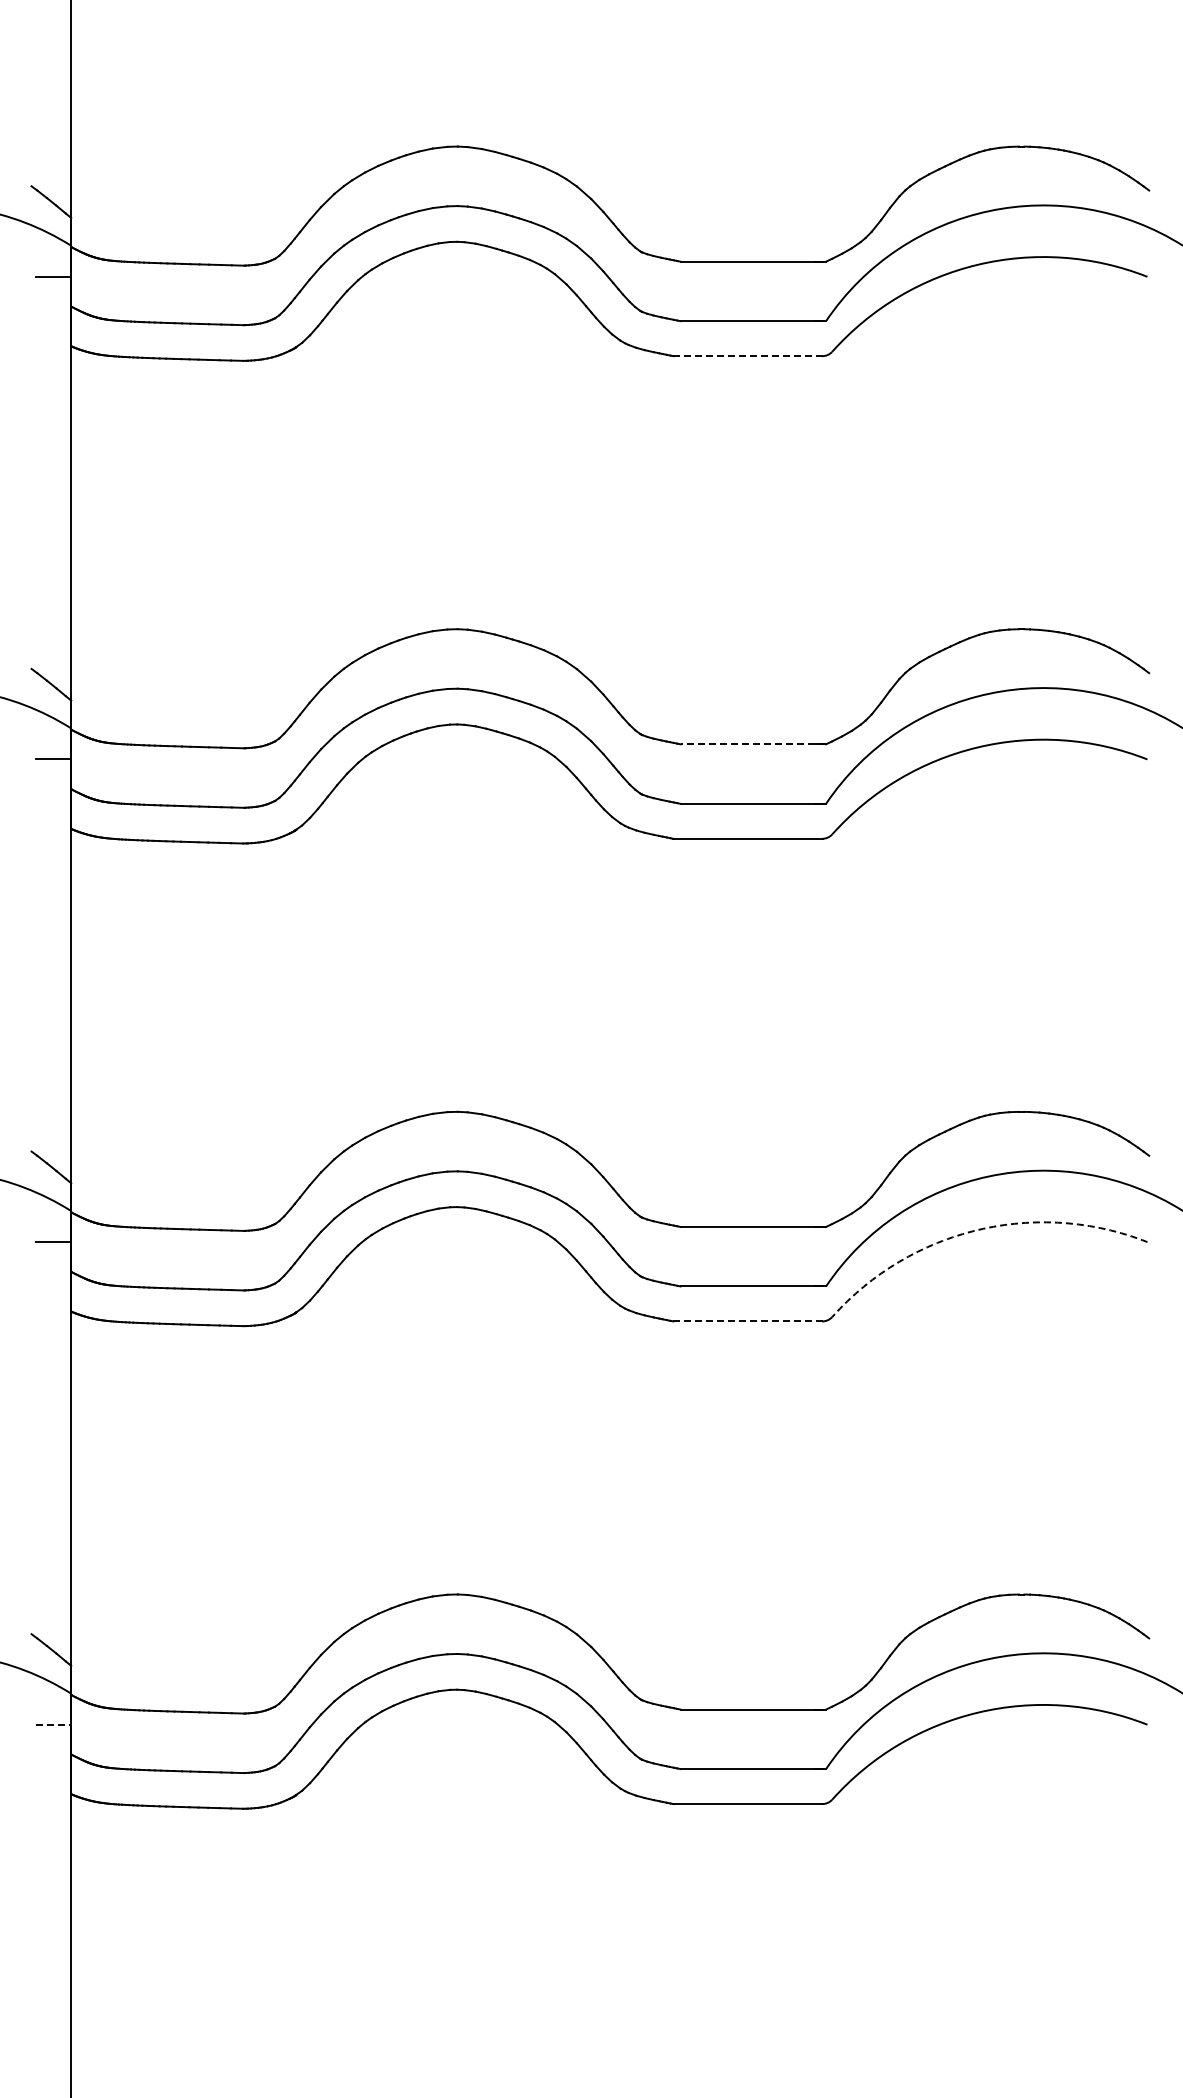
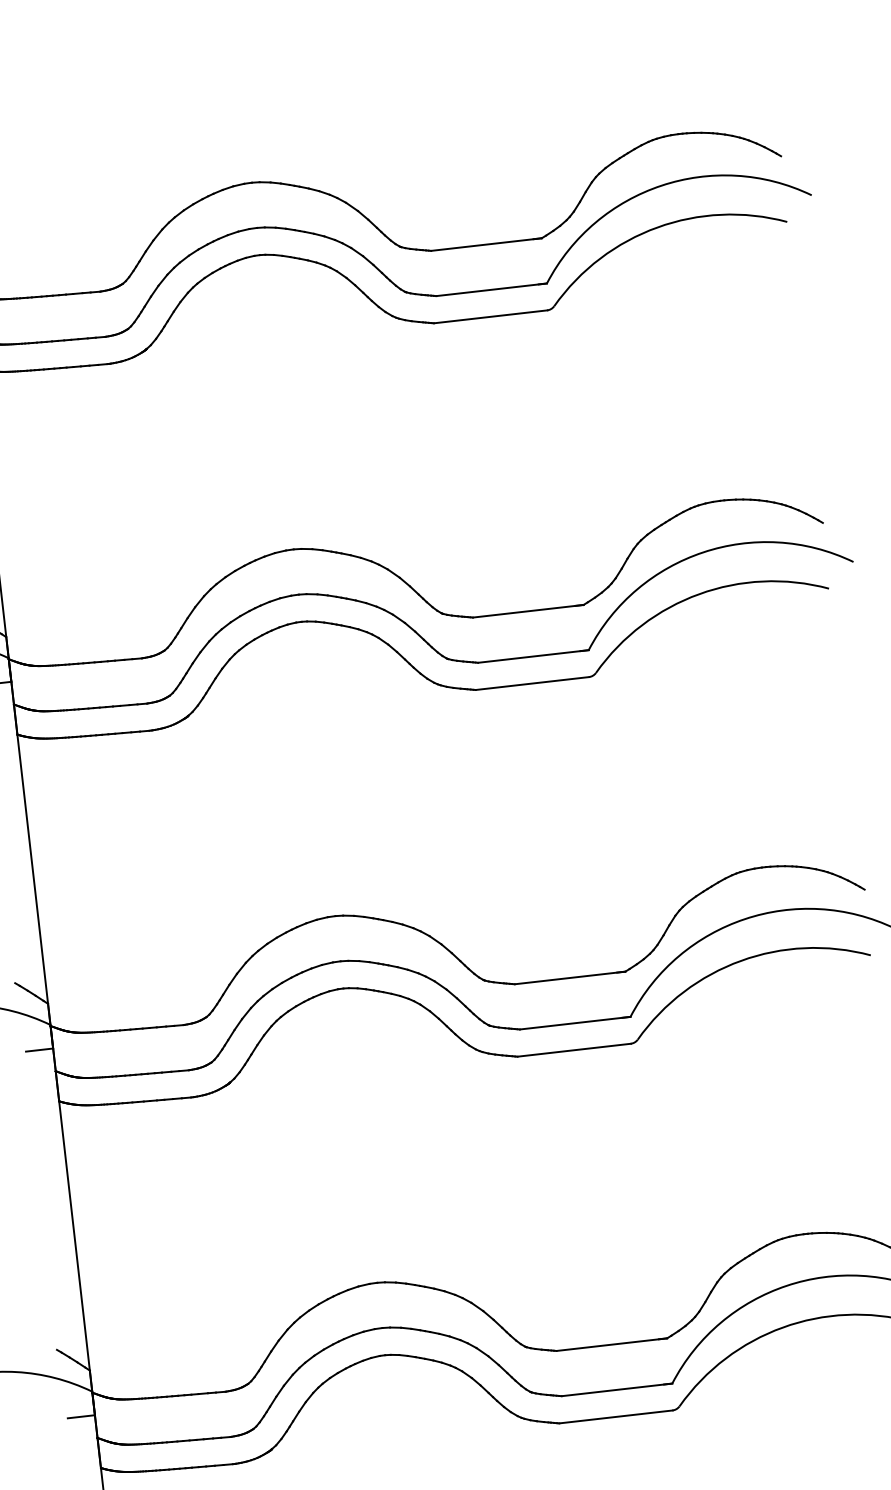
line: (748, 356) -> (491, 317), dashed -> solid
line: (753, 744) -> (528, 611), dashed -> solid
arc: (978, 1230) -> (741, 961), dashed -> solid
line: (748, 1321) -> (574, 1050), dashed -> solid
line: (53, 1724) -> (81, 1416), dashed -> solid

